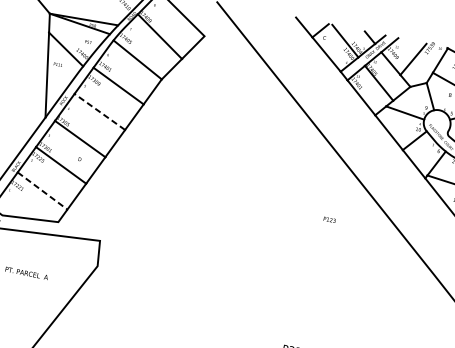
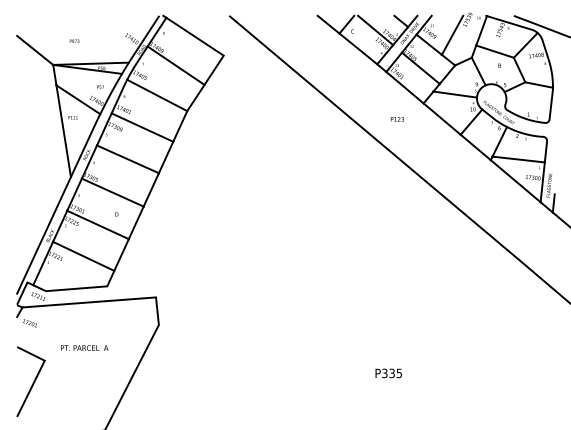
line: (99, 112) -> (127, 159), dashed -> solid
line: (42, 191) -> (83, 256), dashed -> solid
text: (329, 220) -> (397, 119), moved

